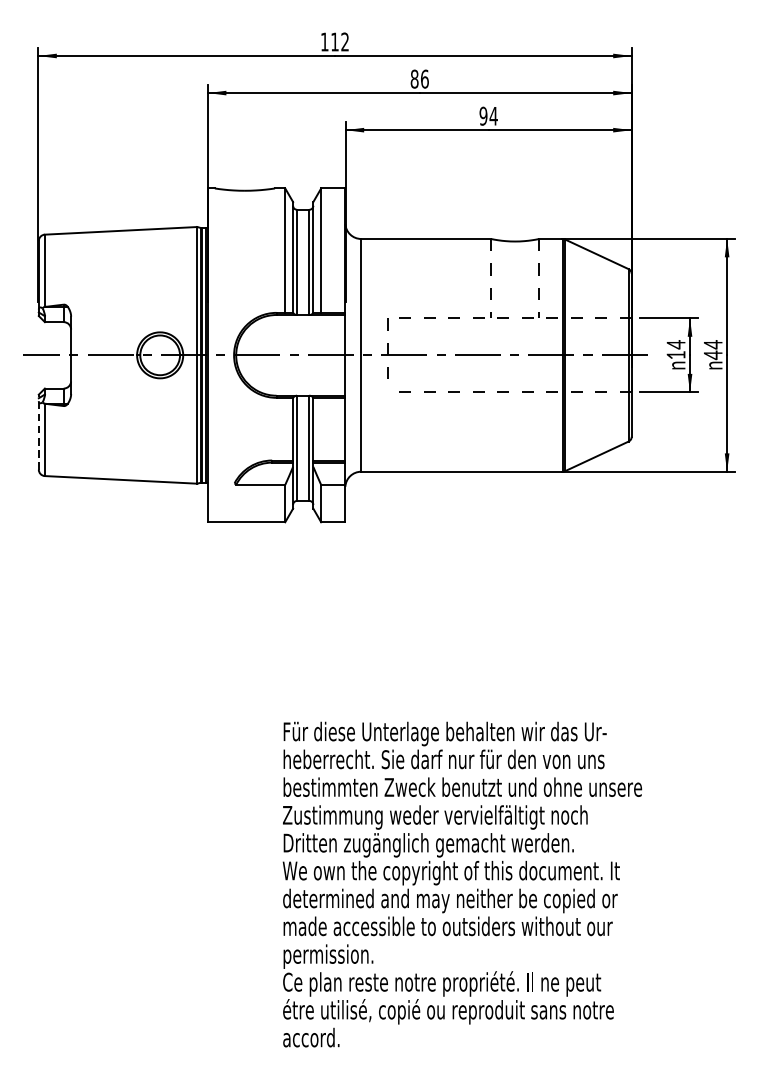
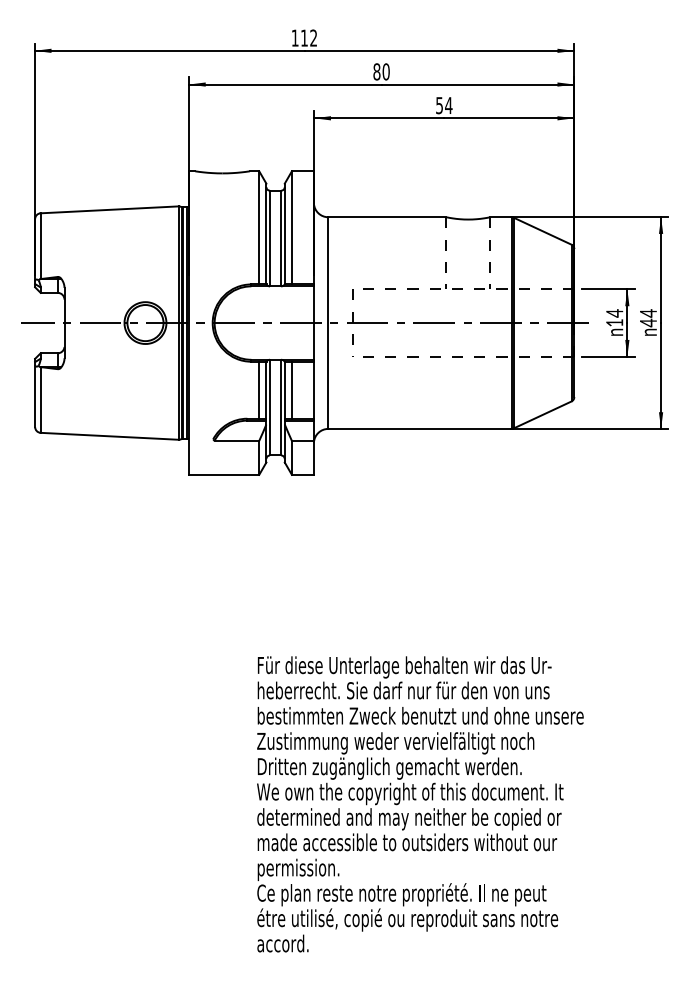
text: (424, 78) -> (385, 71), 86 -> 80
text: (483, 116) -> (439, 105), 94 -> 54
line: (285, 428) -> (259, 389), added
line: (320, 428) -> (291, 389), added
line: (39, 431) -> (35, 392), dashed -> solid

